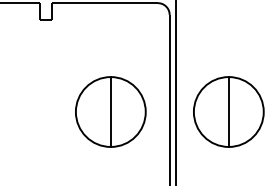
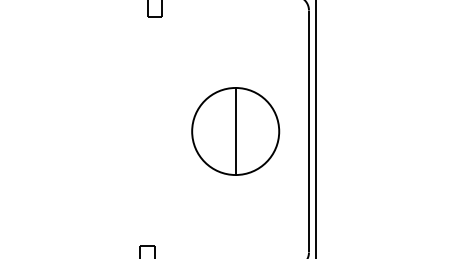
part: (228, 112) -> (382, 131), removed

